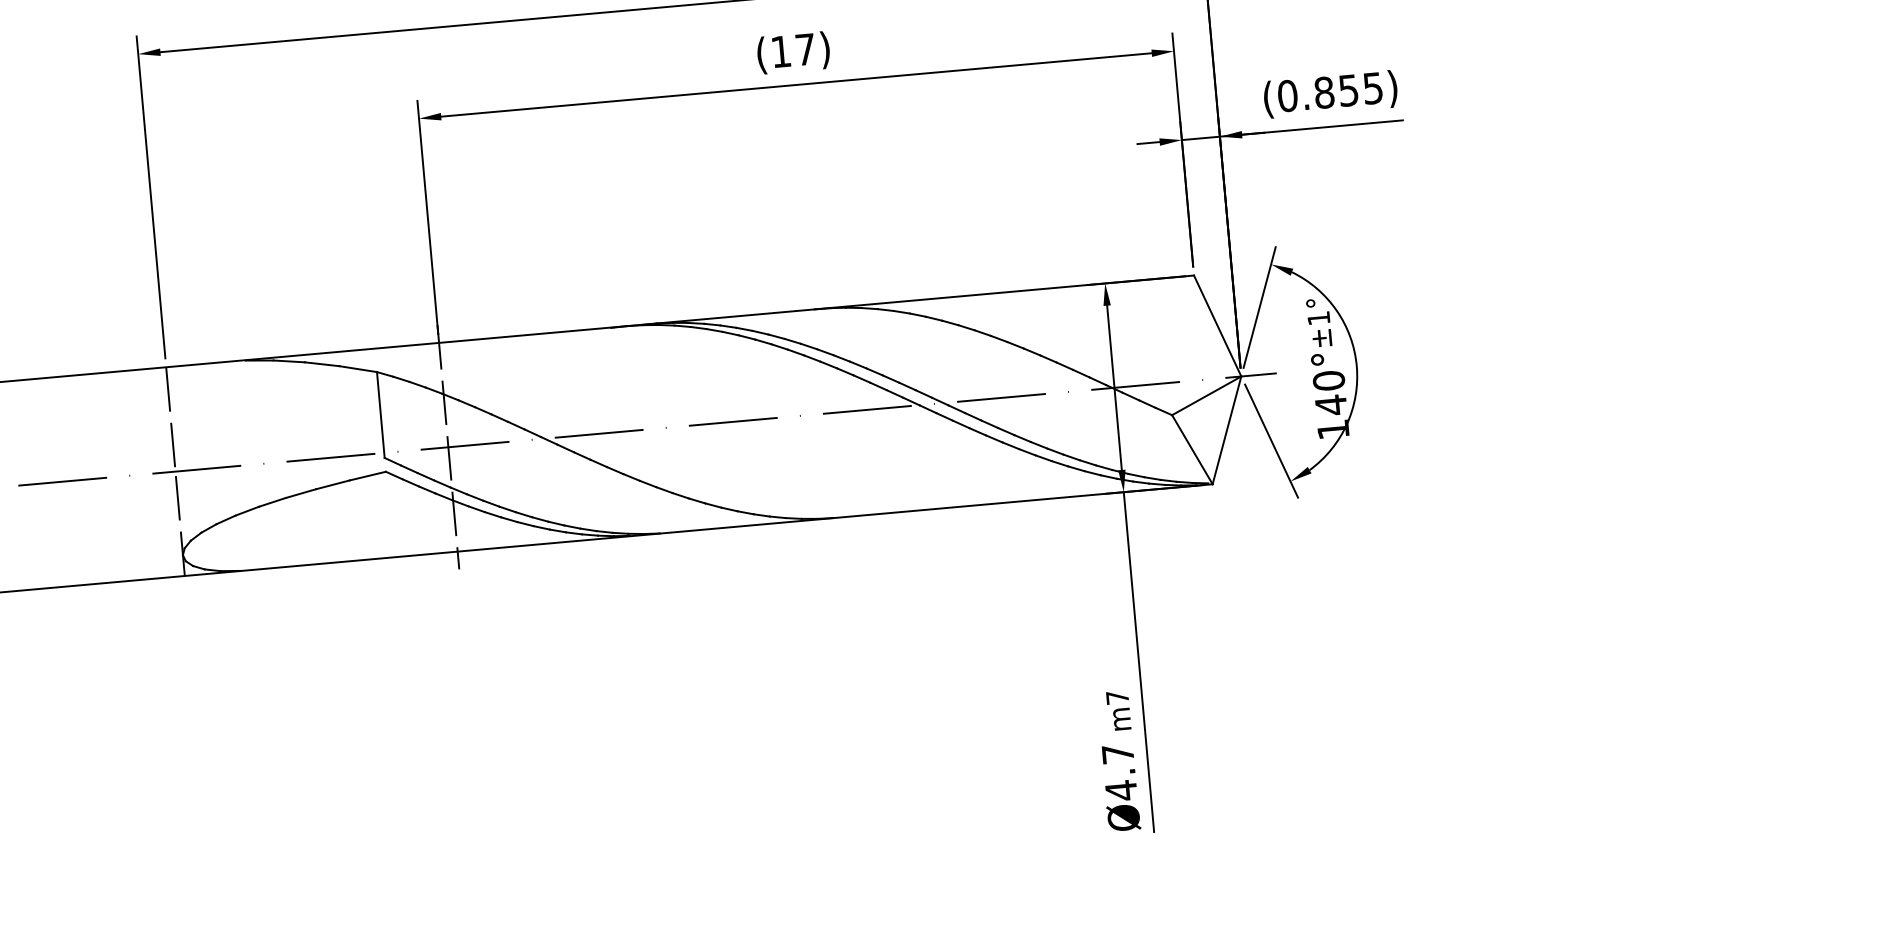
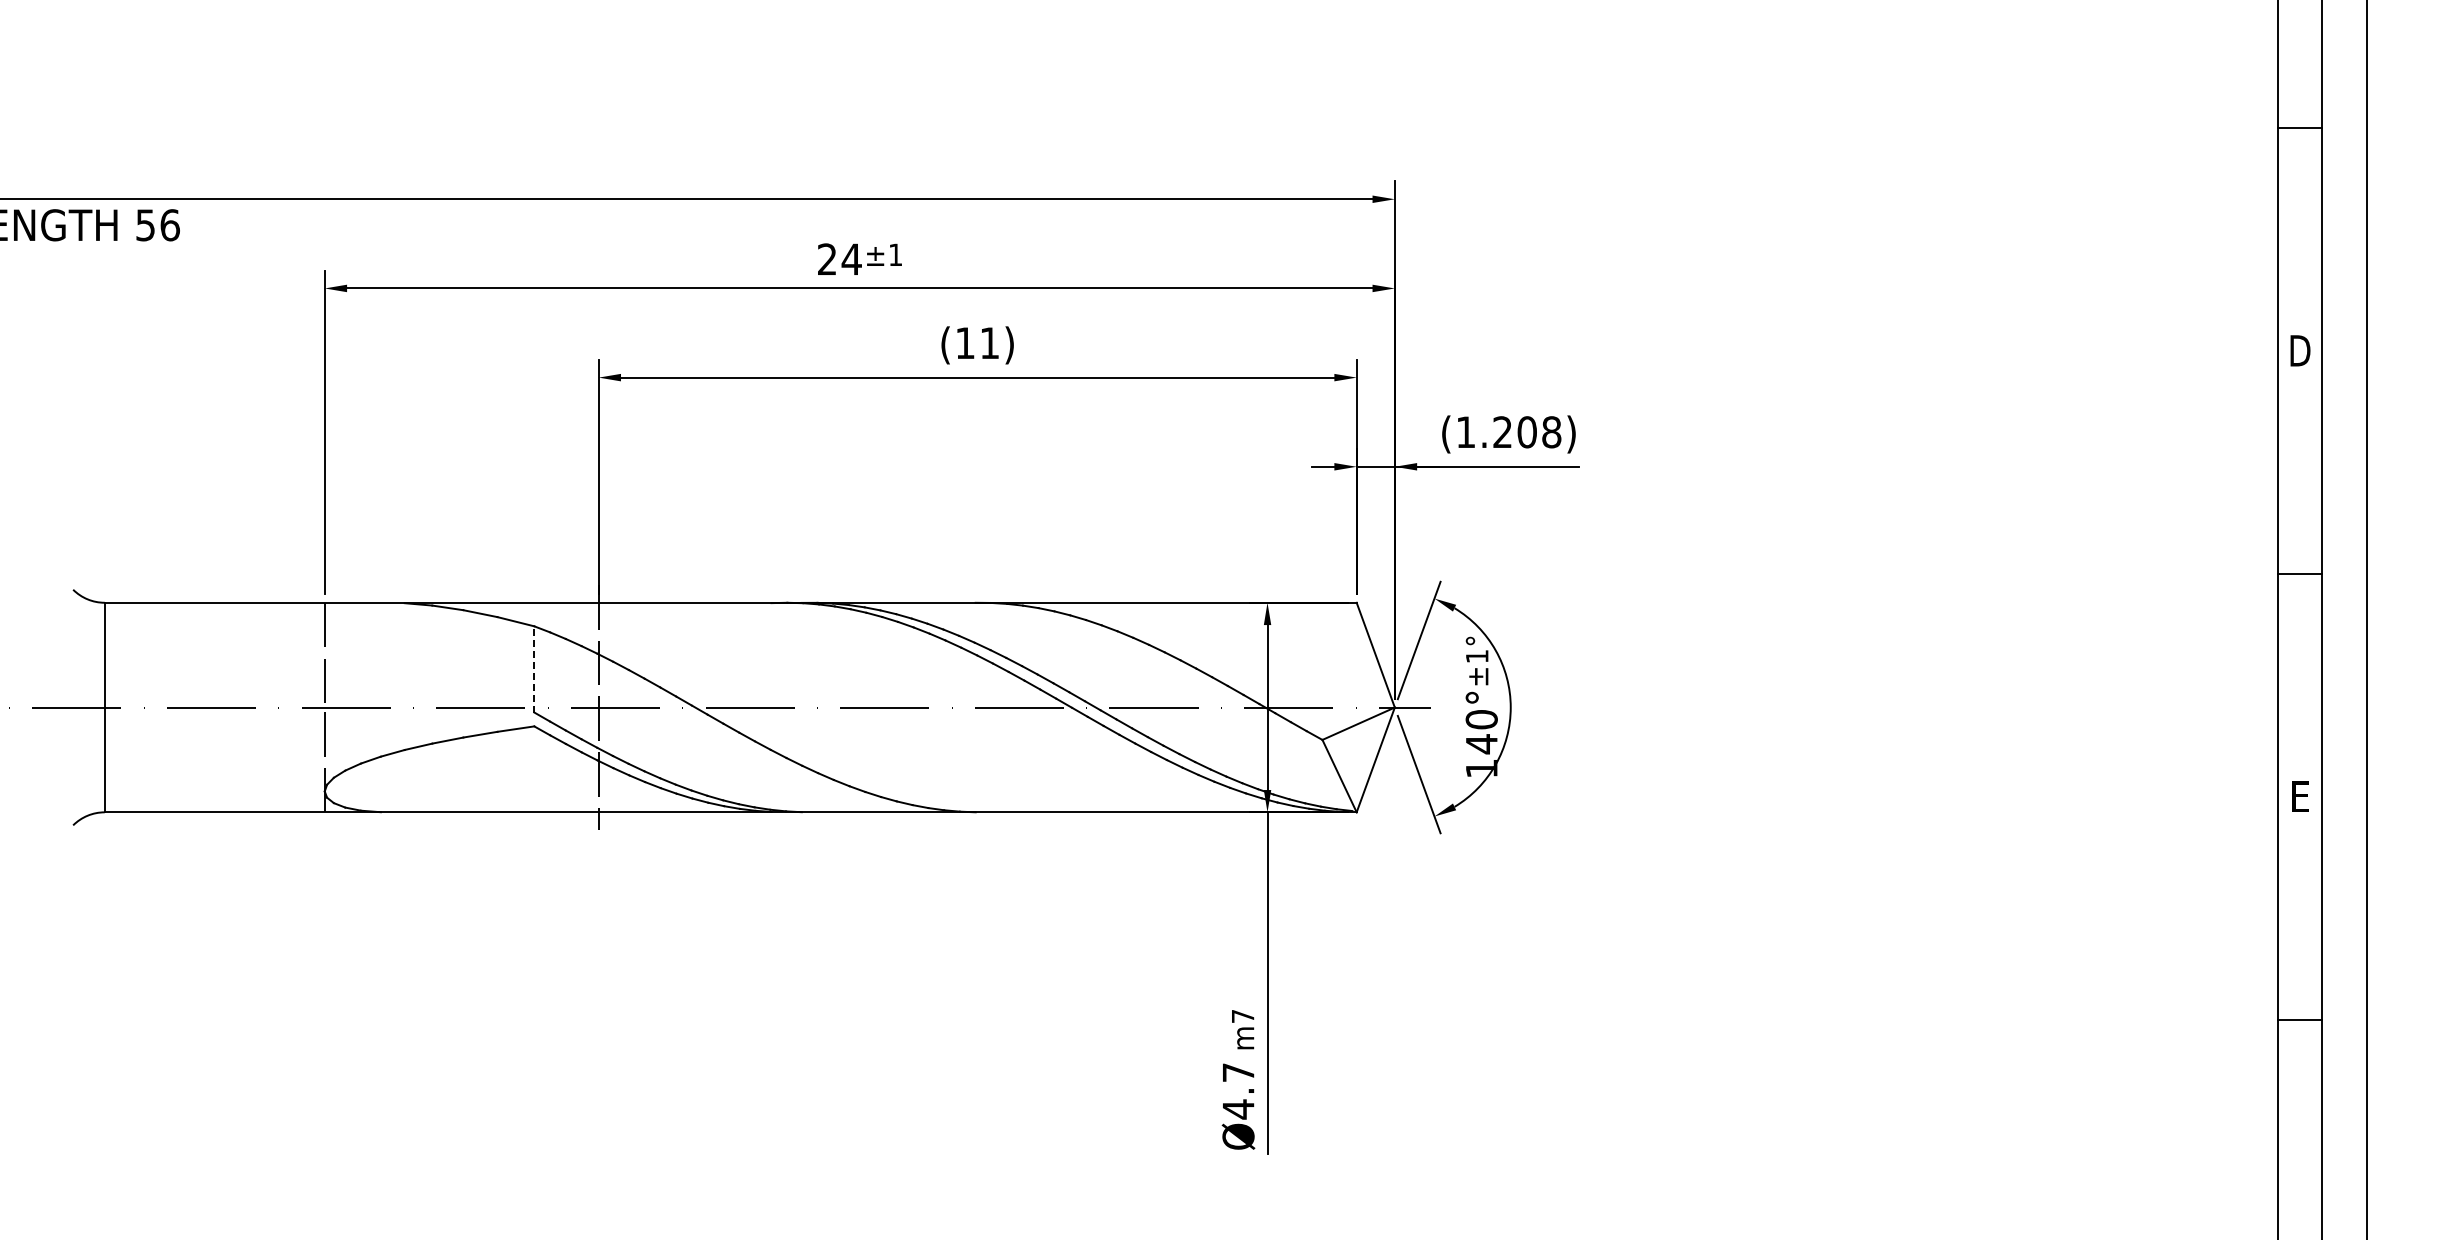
text: (805, 48) -> (989, 342), (17) -> (11)
text: (1330, 92) -> (1508, 432), (0.855) -> (1.208)
line: (380, 414) -> (534, 668), solid -> dashed

